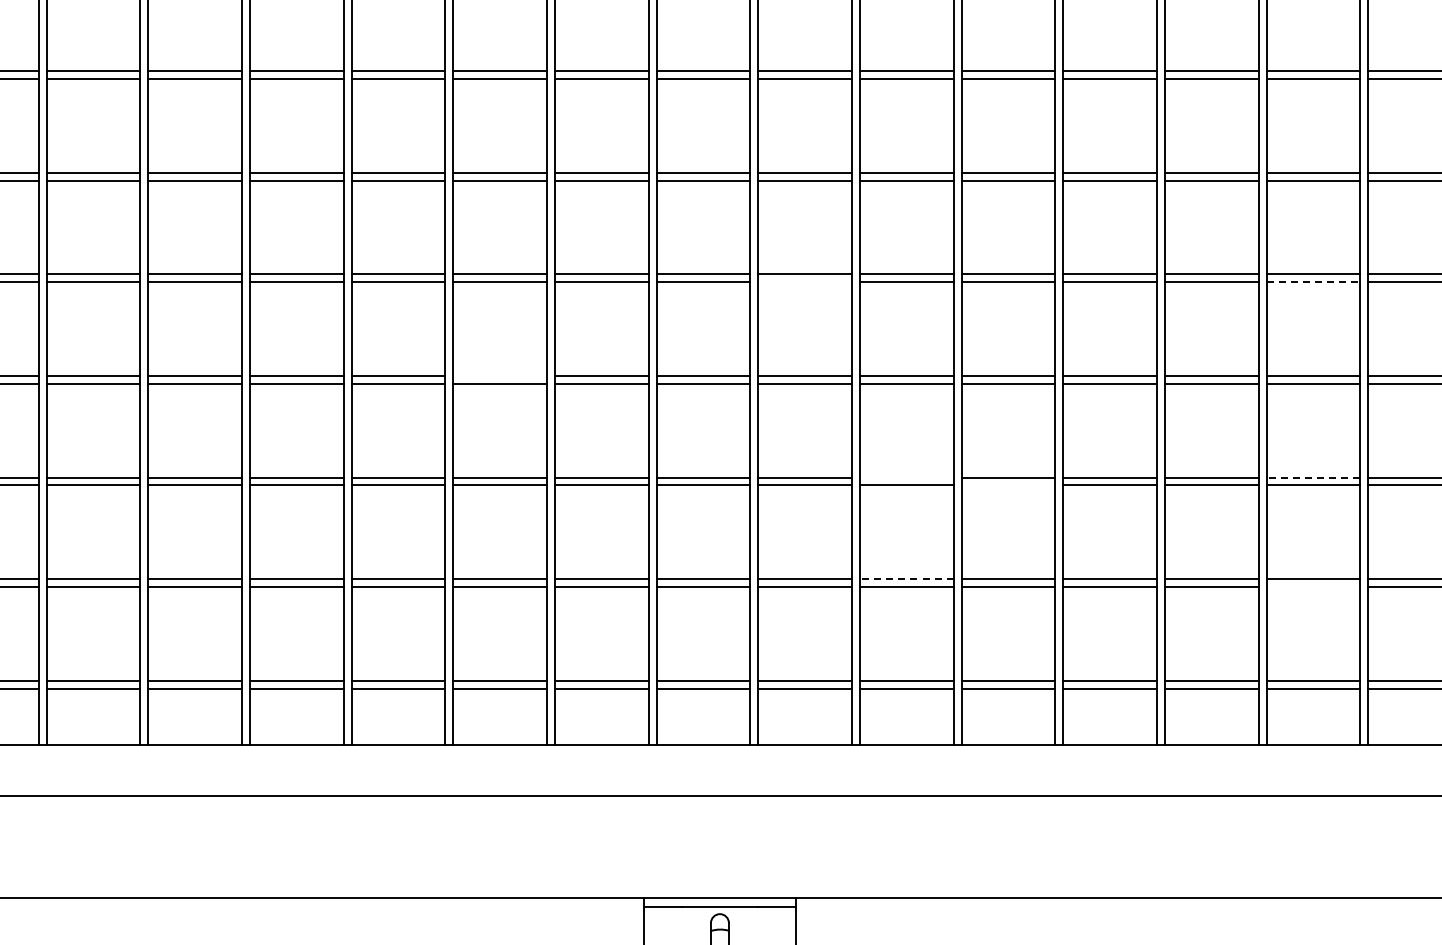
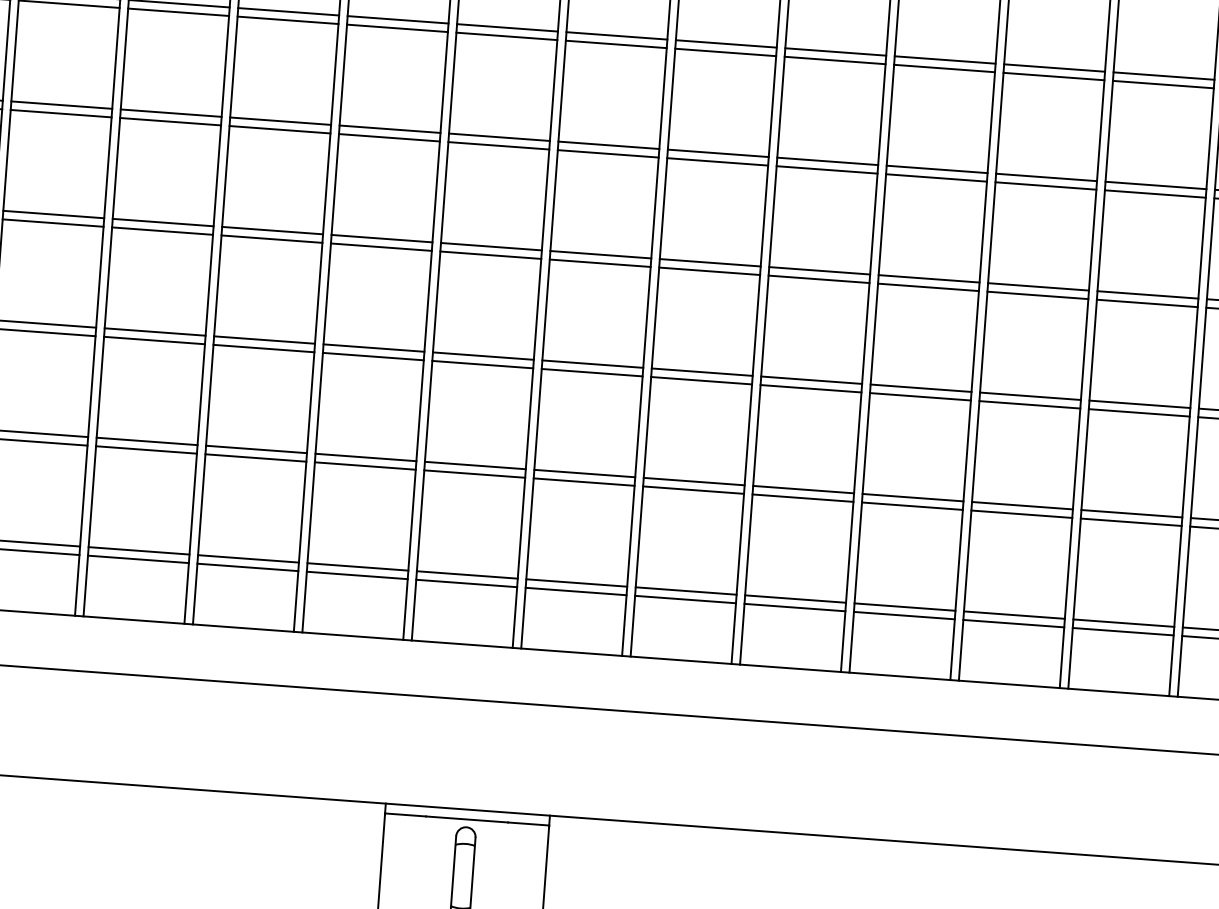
line: (805, 282) -> (608, 154), added
line: (1313, 282) -> (1155, 194), dashed -> solid
line: (500, 375) -> (272, 230), added
line: (906, 477) -> (701, 372), added
line: (1313, 477) -> (1139, 404), dashed -> solid
line: (1008, 485) -> (811, 388), added
line: (906, 579) -> (693, 481), dashed -> solid
line: (1313, 587) -> (1131, 522), added

